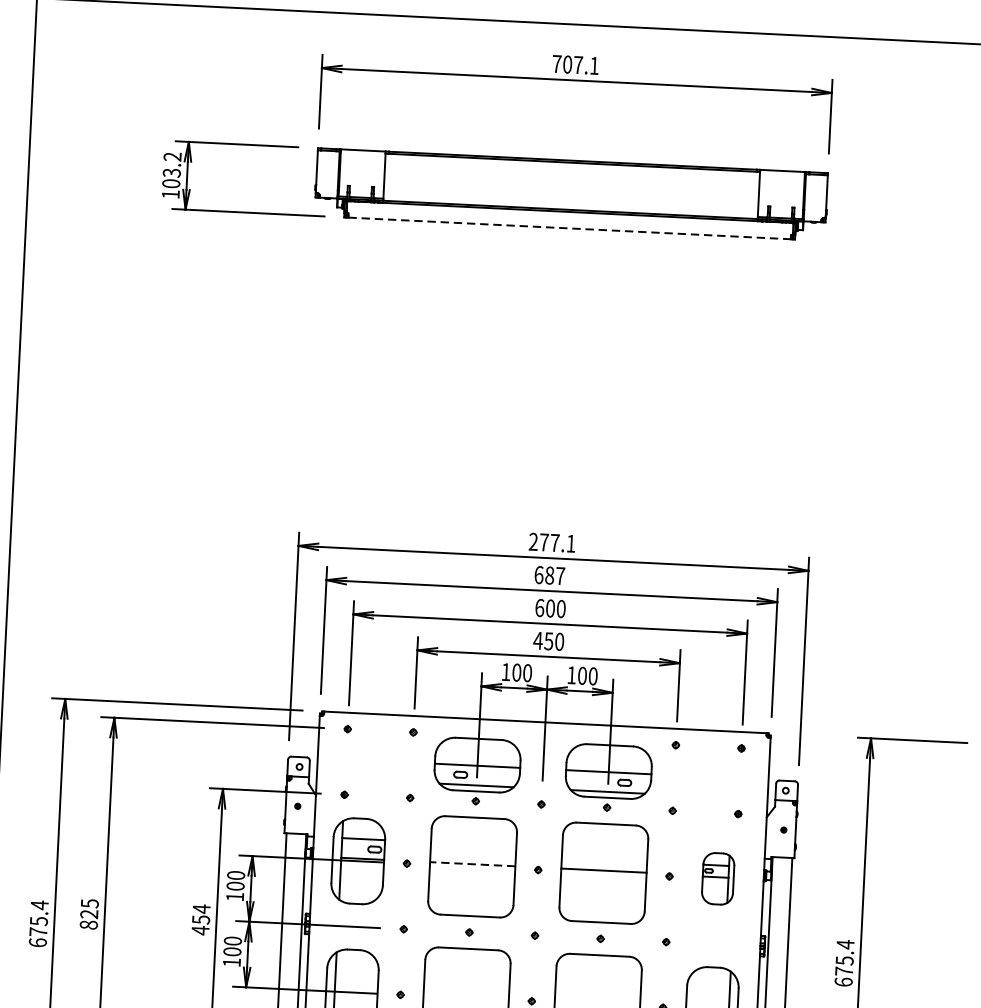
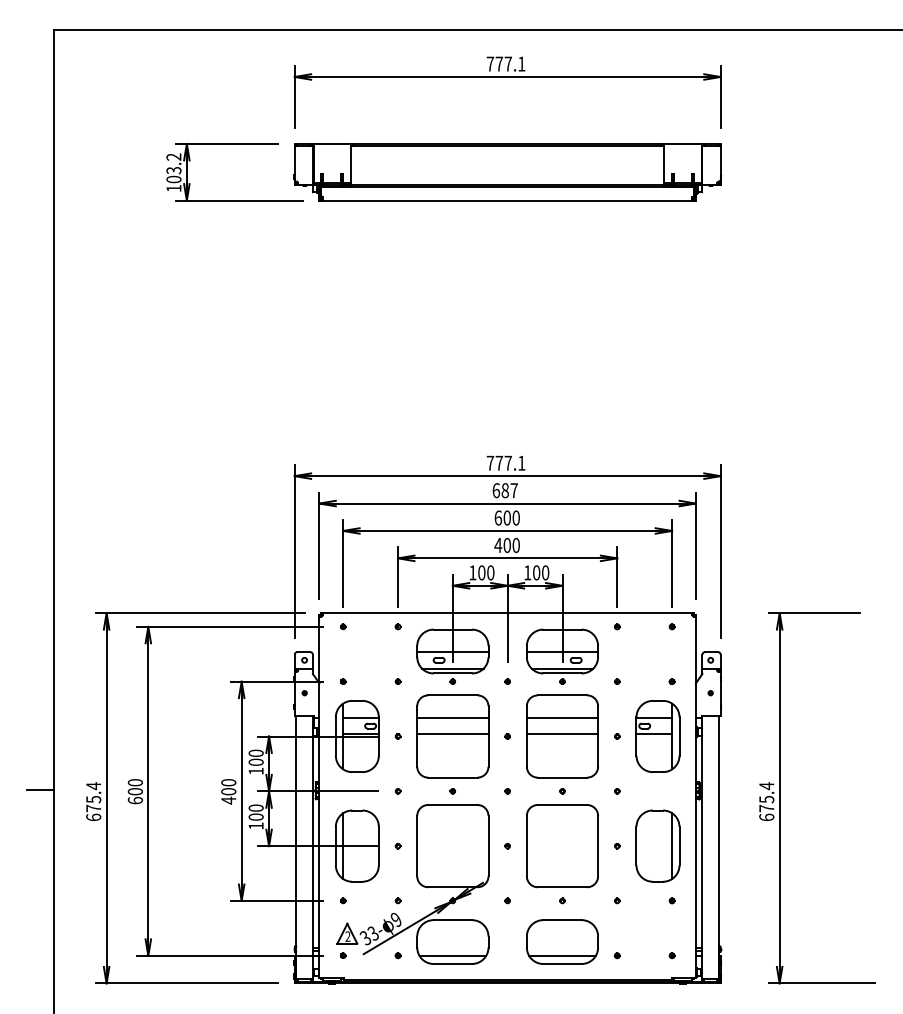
text: (567, 63) -> (499, 63), 707.1 -> 777.1
line: (569, 228) -> (507, 200), dashed -> solid
text: (533, 541) -> (490, 462), 277.1 -> 777.1
text: (548, 640) -> (506, 544), 450 -> 400
line: (473, 844) -> (452, 717), added
line: (604, 850) -> (562, 717), added
line: (472, 864) -> (452, 734), dashed -> solid
part: (717, 878) -> (657, 736), size x1.67
text: (201, 913) -> (228, 786), 454 -> 400
text: (88, 914) -> (134, 791), 825 -> 600

